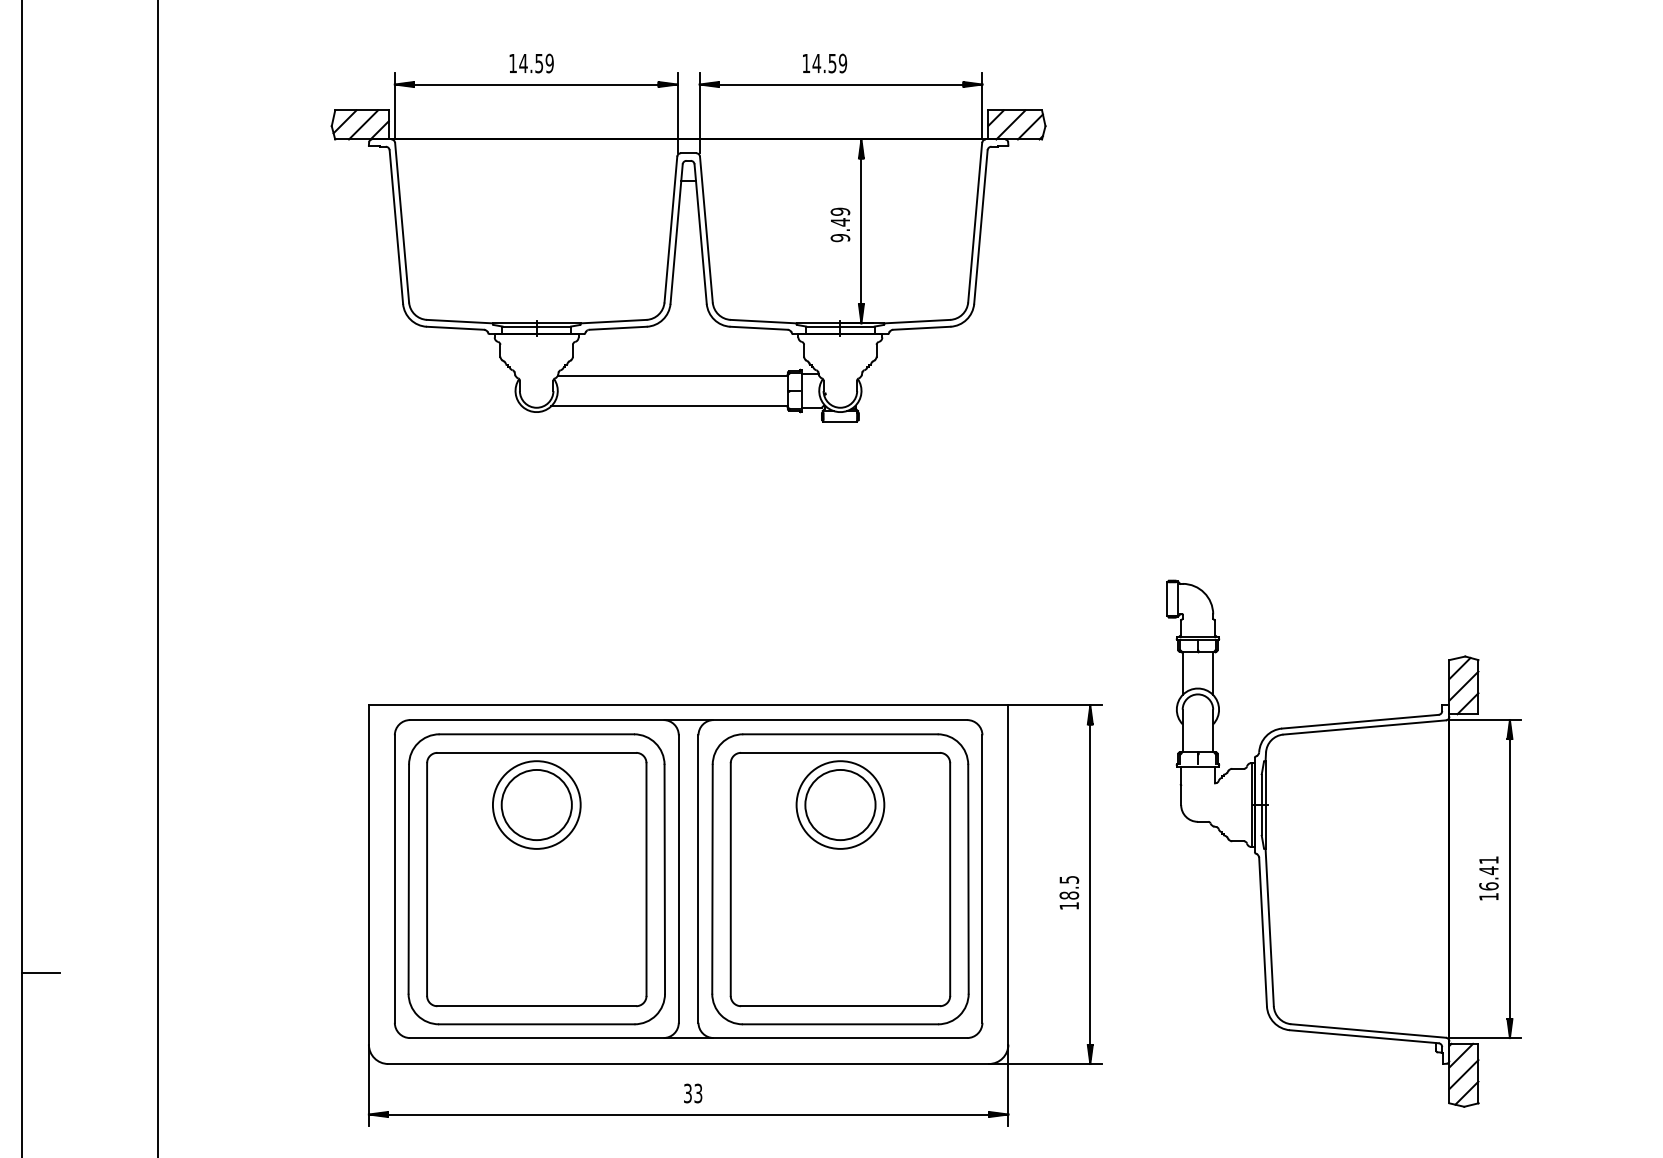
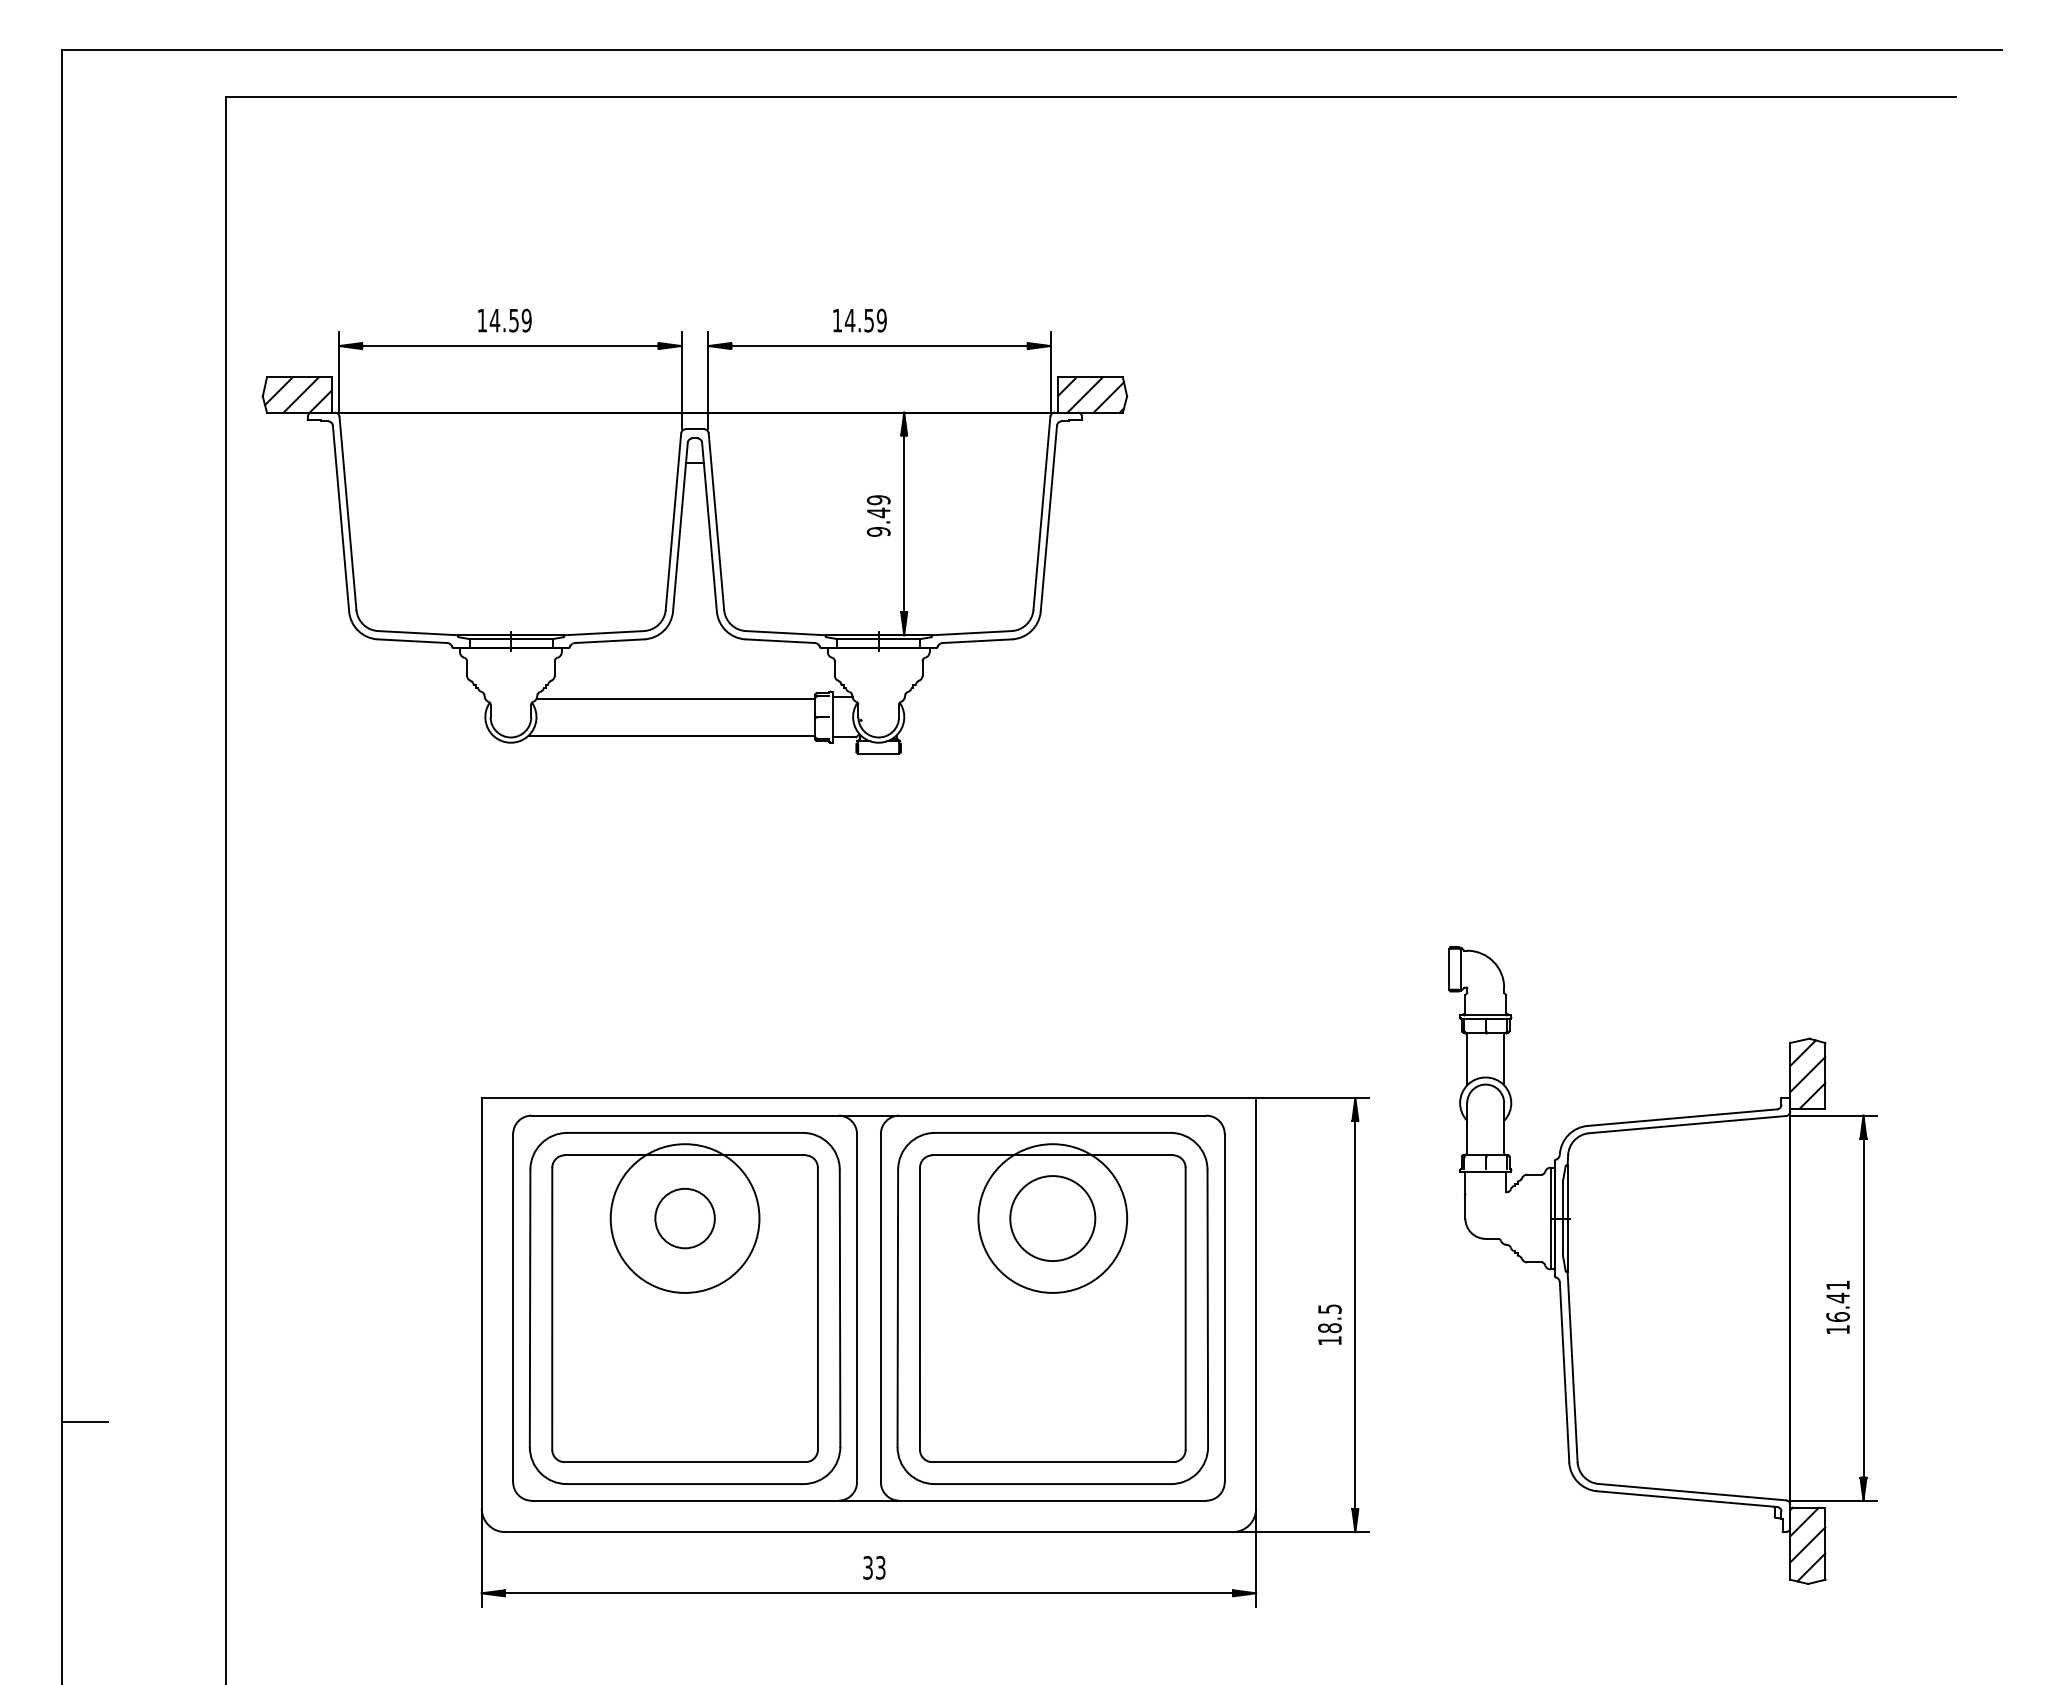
part: (688, 237) -> (694, 531), moved
circle: (536, 805) -> (684, 1218), size x0.7
circle: (536, 805) -> (684, 1218), size x1.4
circle: (840, 805) -> (1052, 1218), size x1.4

